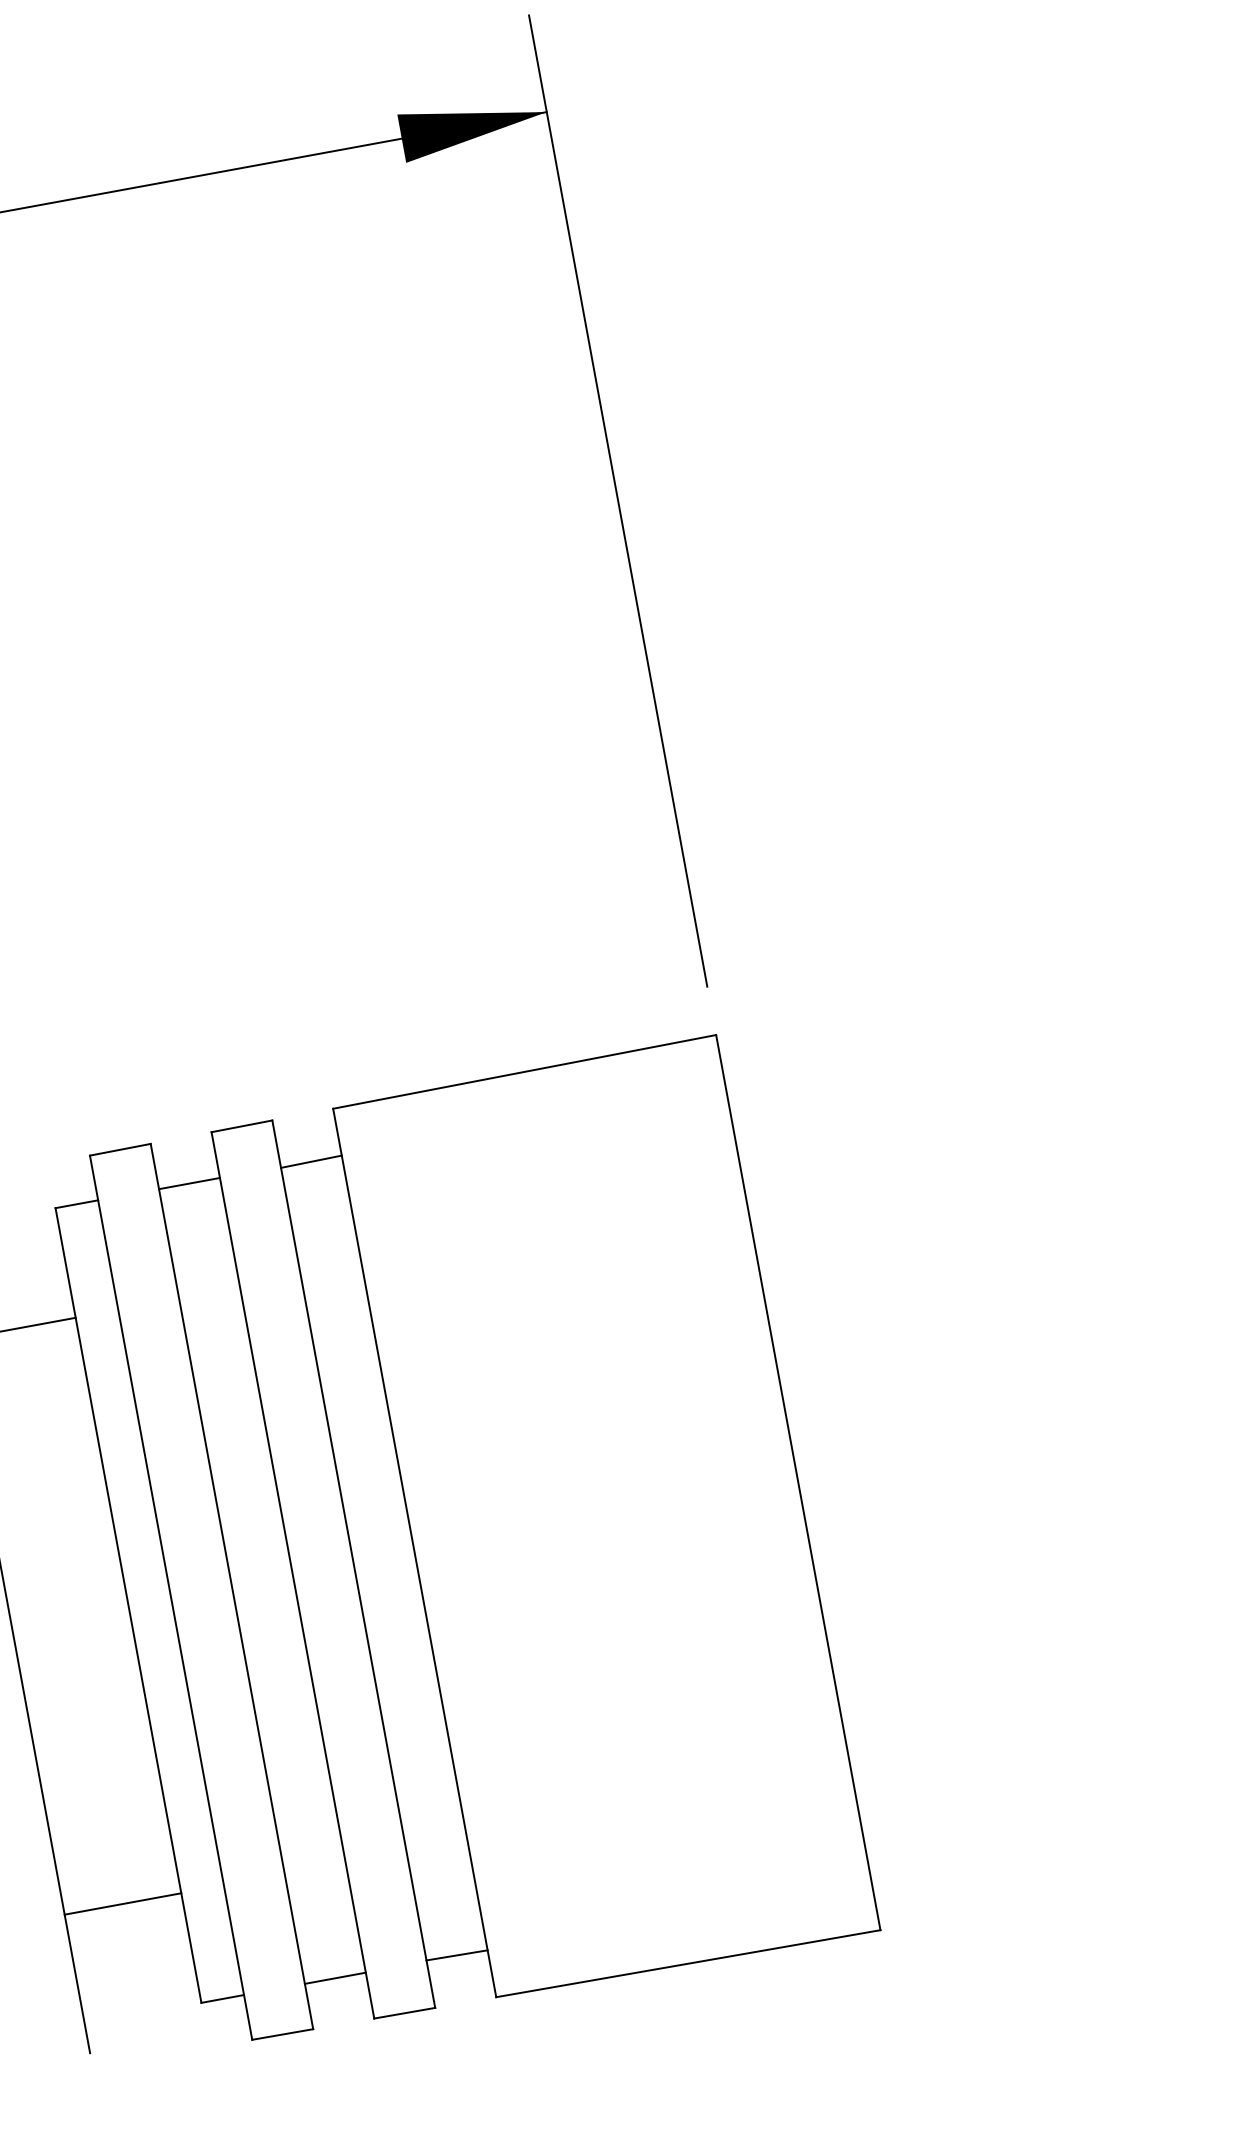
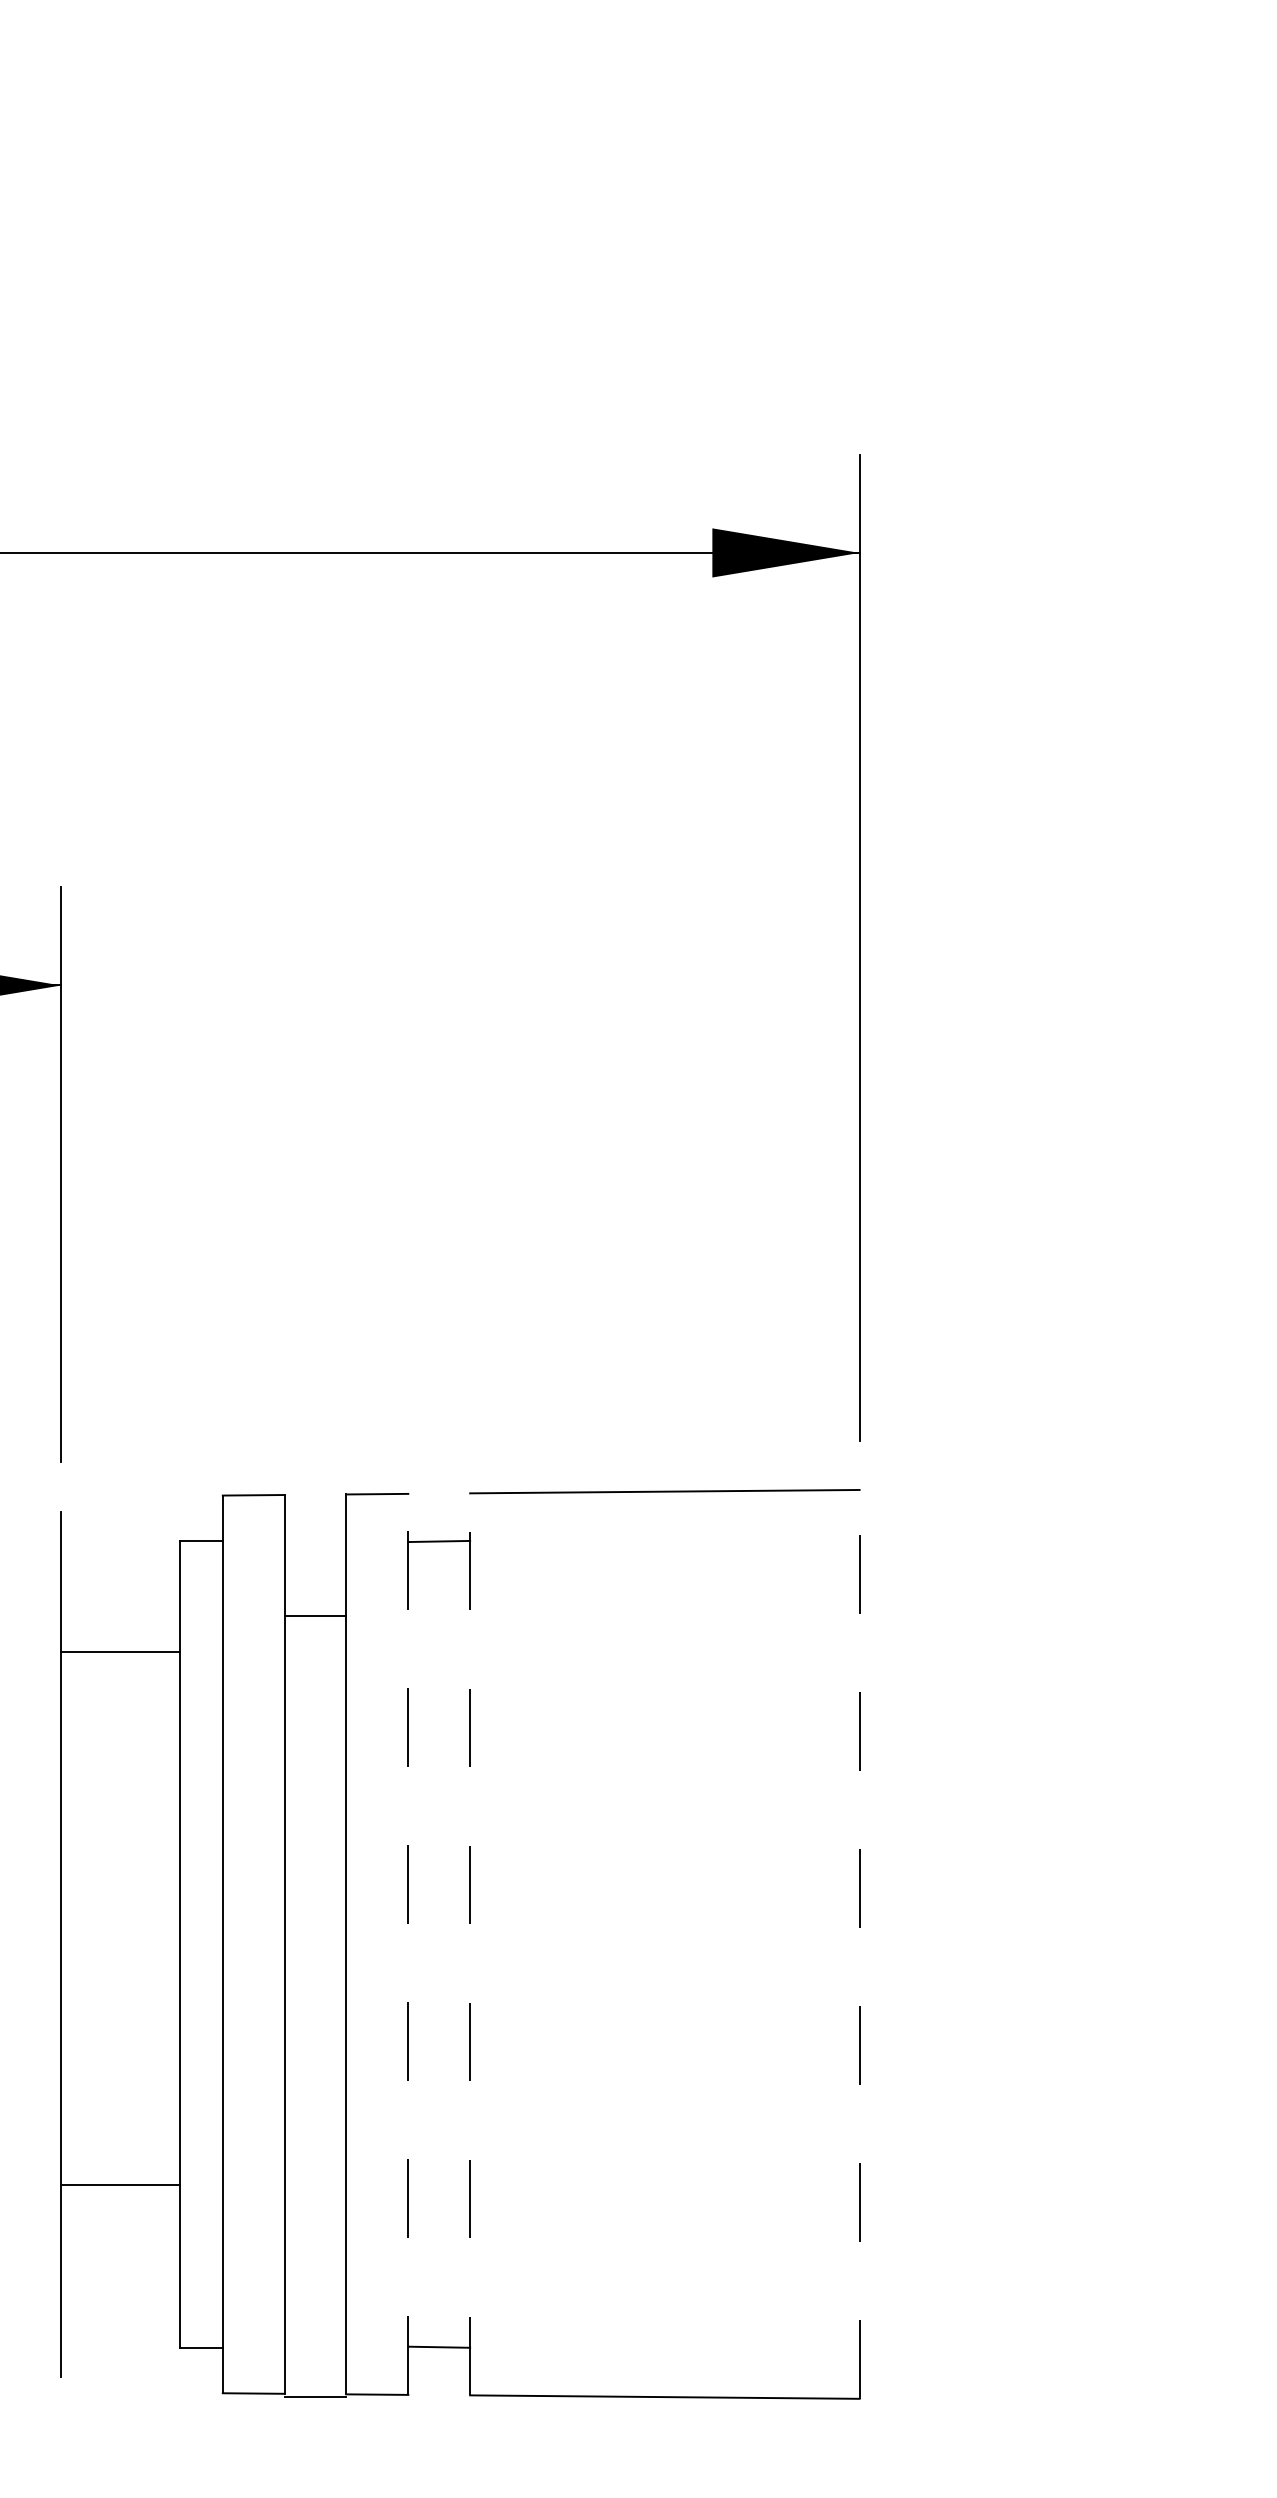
line: (189, 1183) -> (315, 1615), moved
line: (798, 1481) -> (859, 1943), solid -> dashed
line: (414, 1552) -> (470, 1943), solid -> dashed
line: (353, 1563) -> (408, 1943), solid -> dashed
line: (123, 1903) -> (120, 2184), moved
line: (335, 1978) -> (315, 2396), moved

